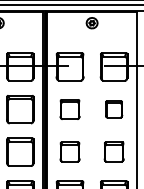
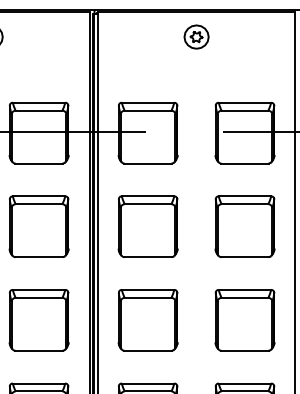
part: (69, 109) -> (146, 226), size x1.43
part: (113, 109) -> (243, 226), size x1.67
part: (69, 151) -> (146, 318), size x1.43
part: (113, 151) -> (243, 318), size x1.43

